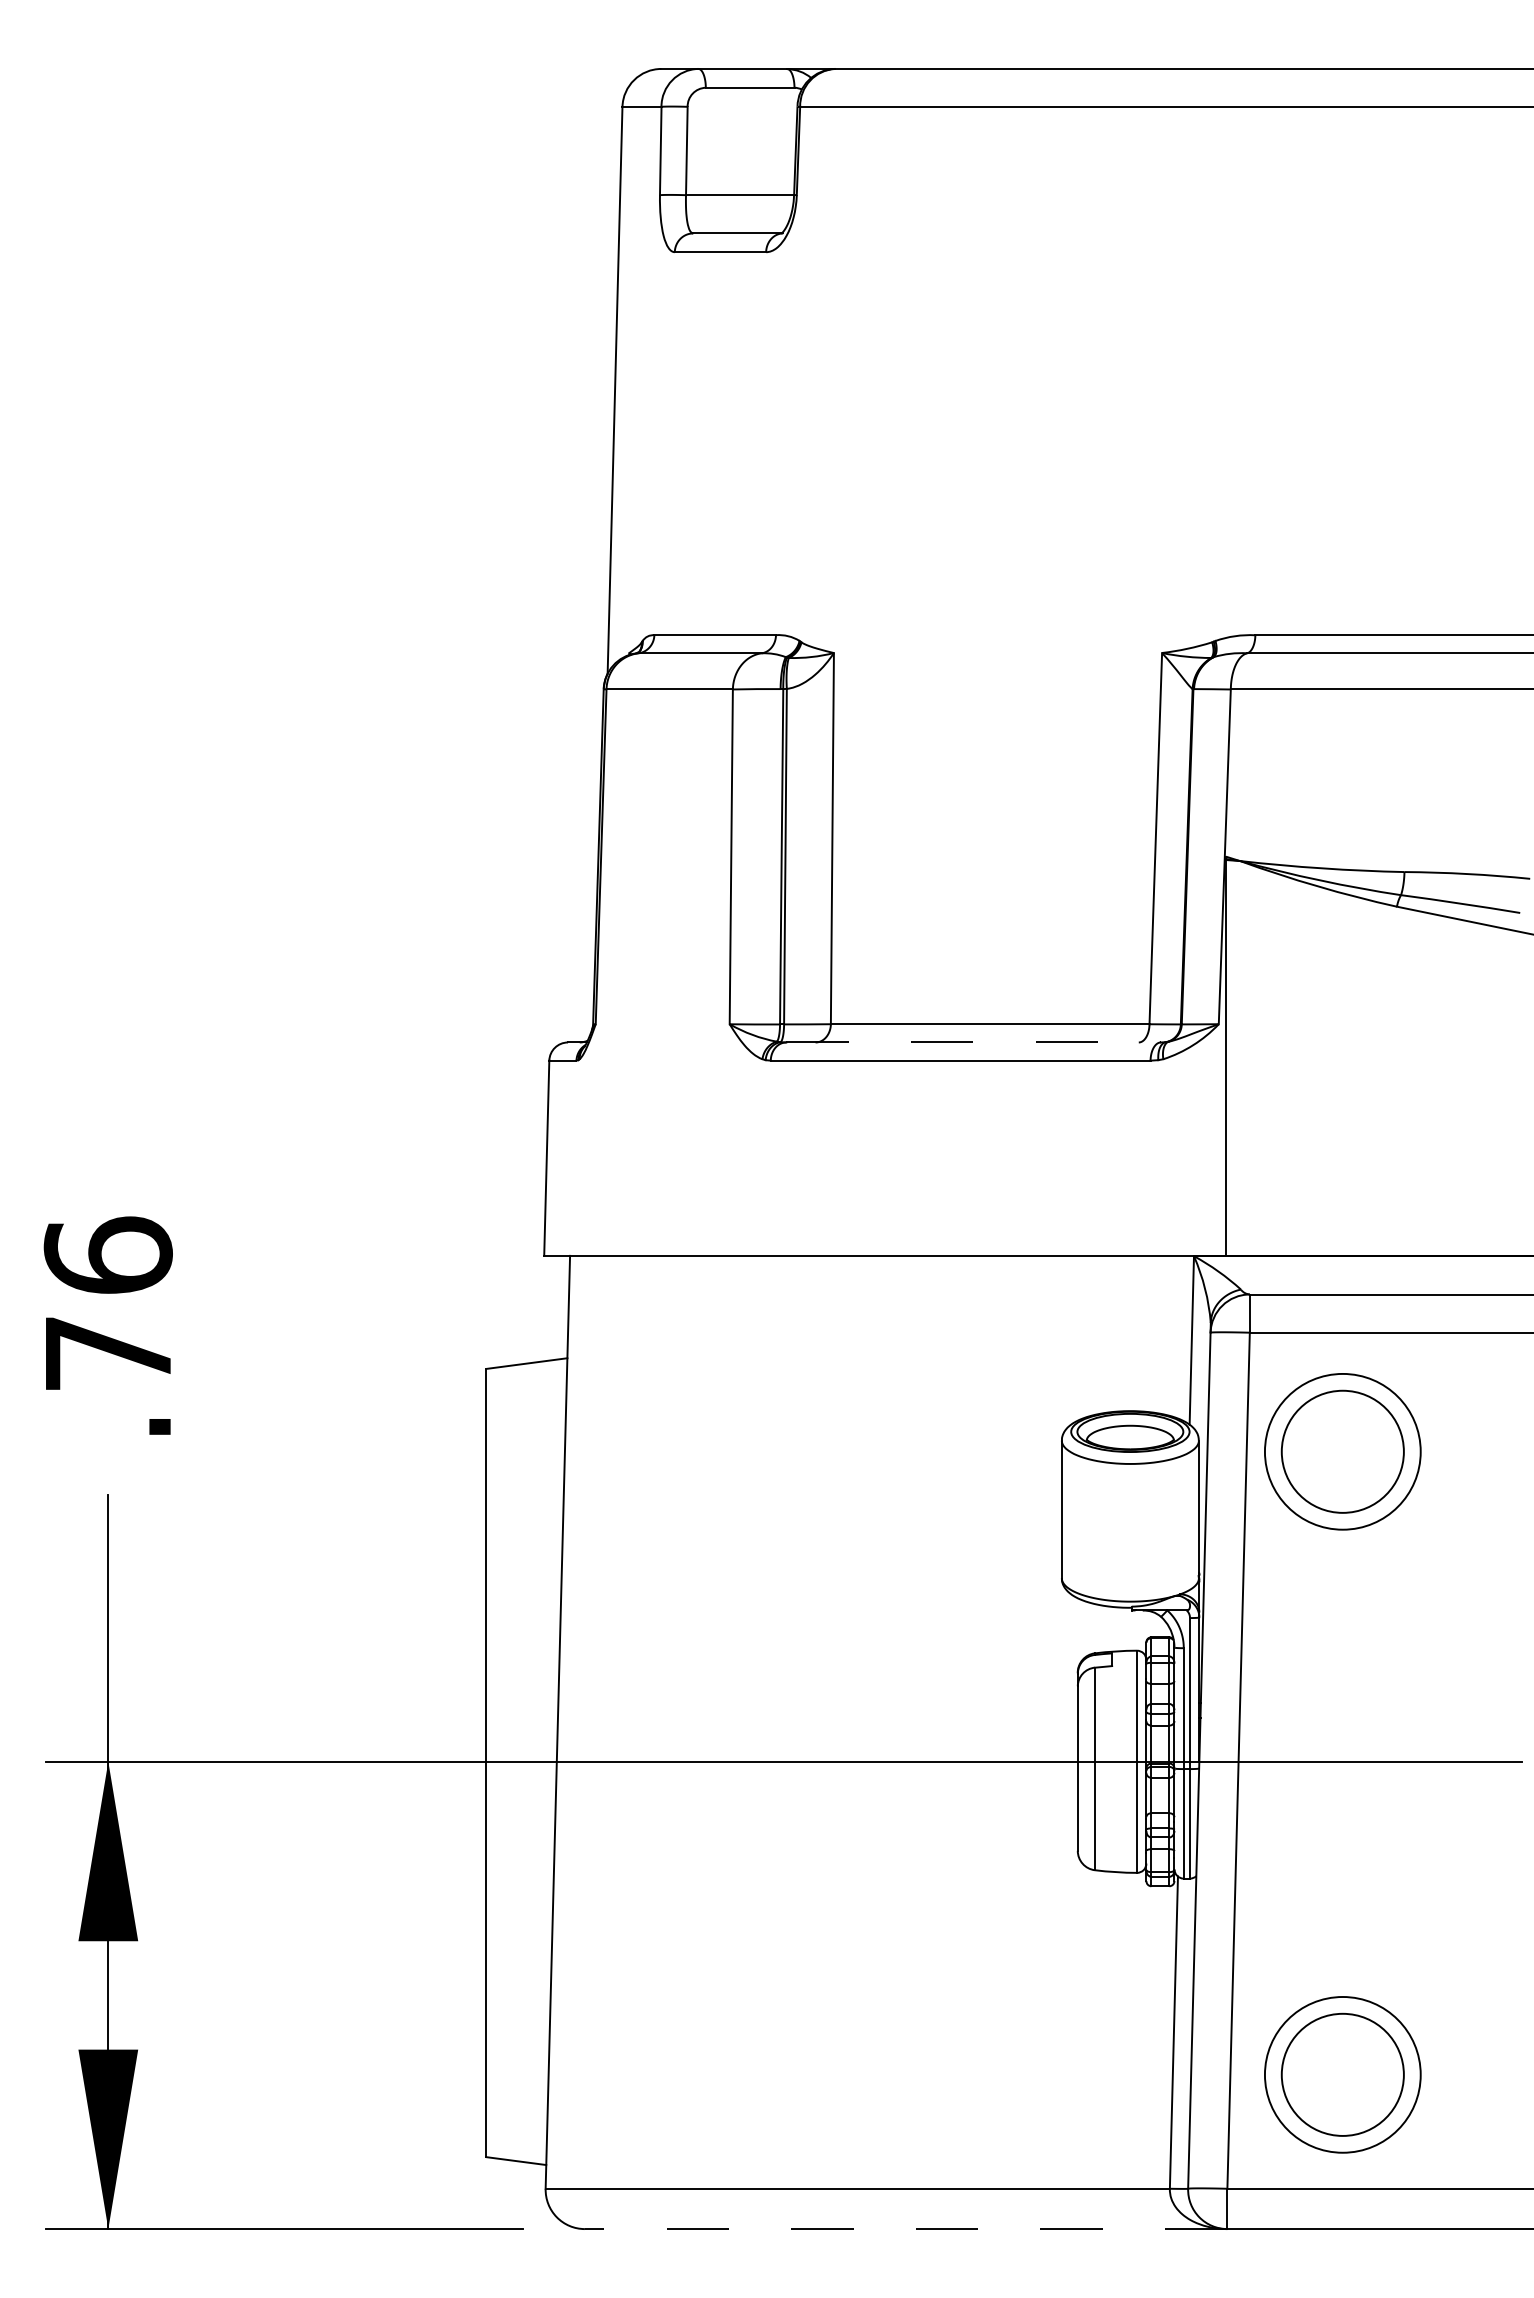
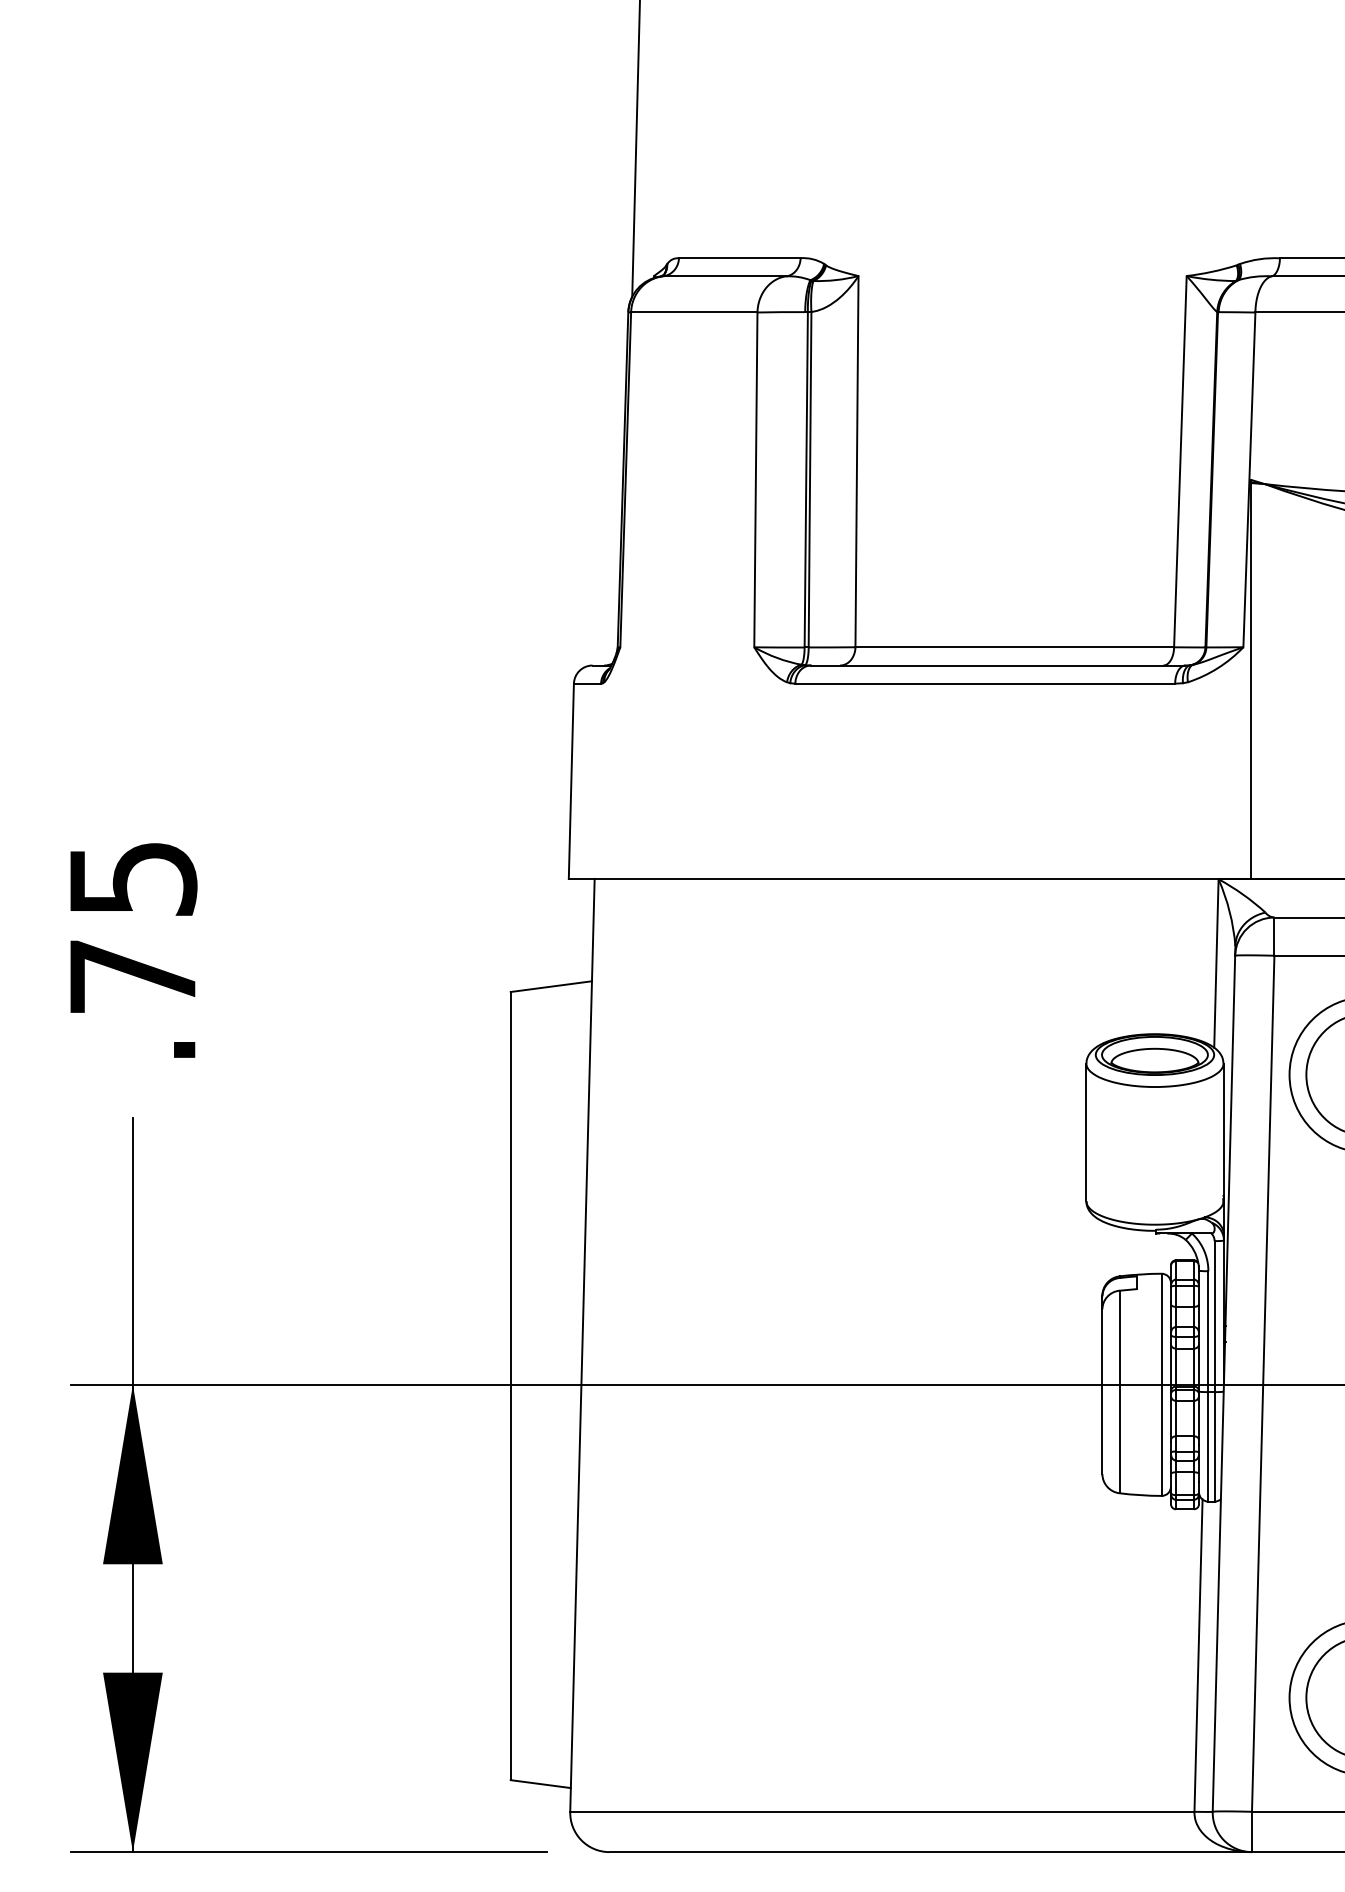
line: (974, 1042) -> (999, 665), dashed -> solid
text: (107, 1254) -> (132, 877), .76 -> .75
line: (905, 2229) -> (930, 1852), dashed -> solid

